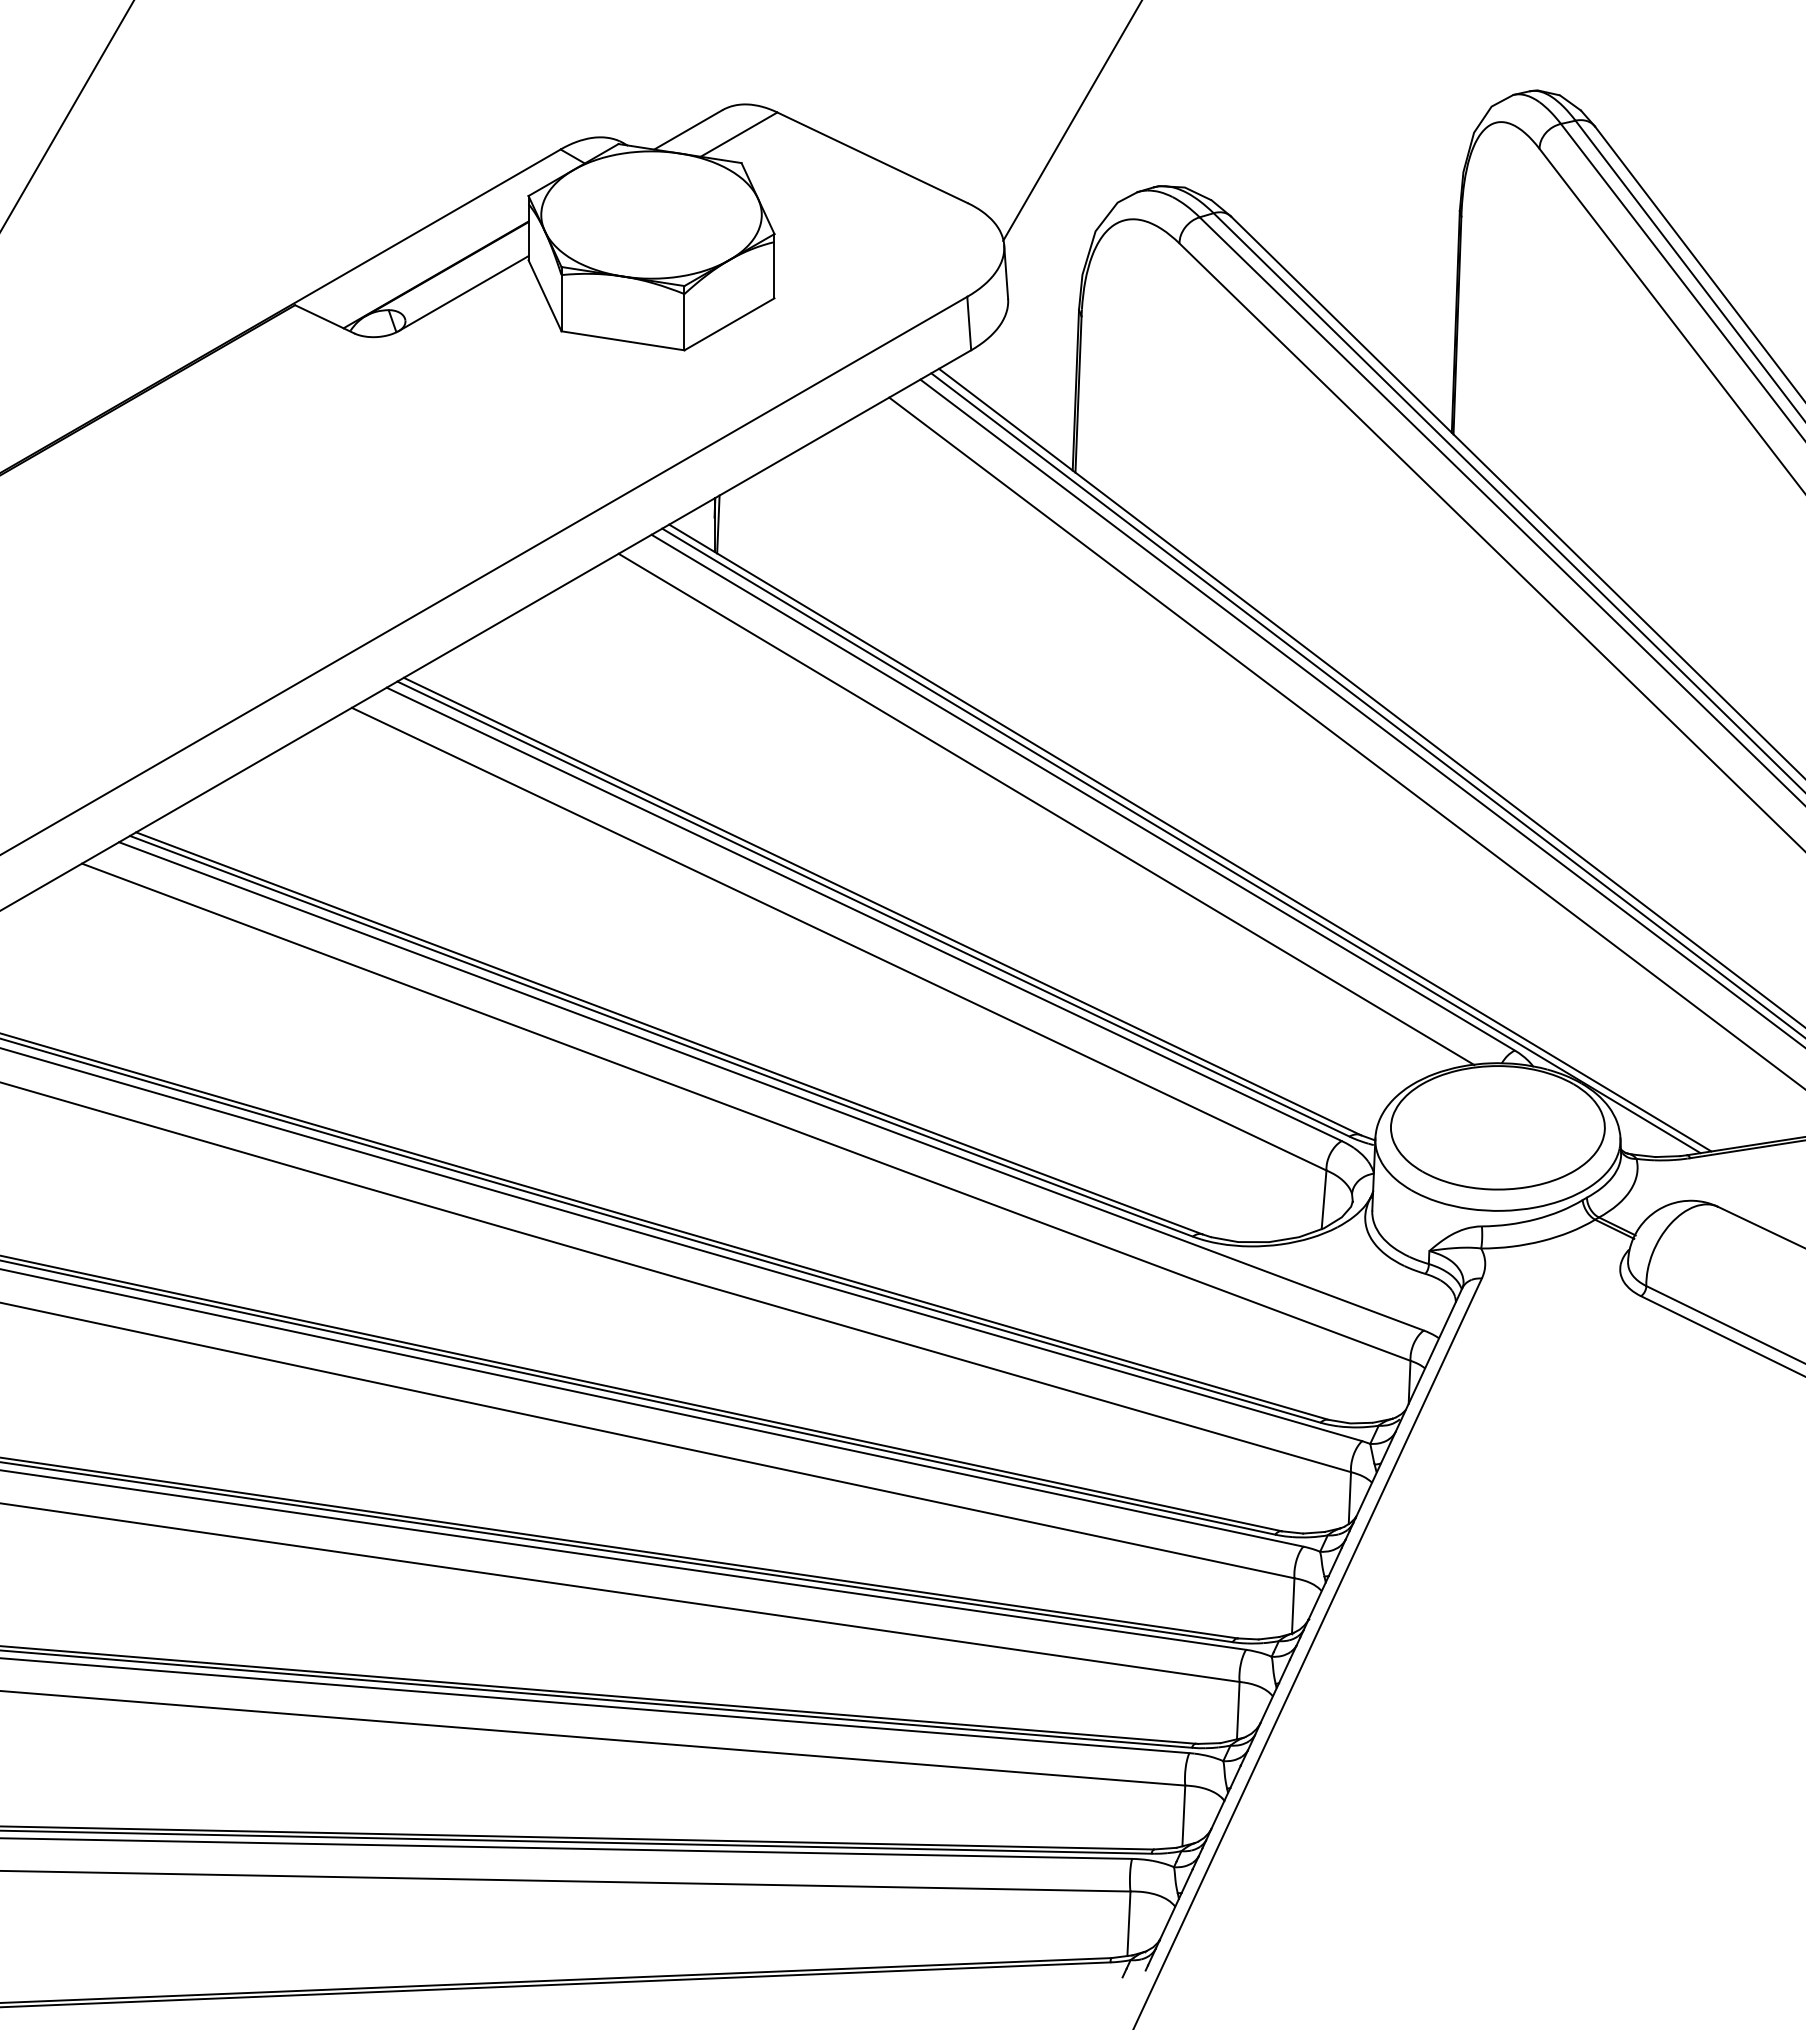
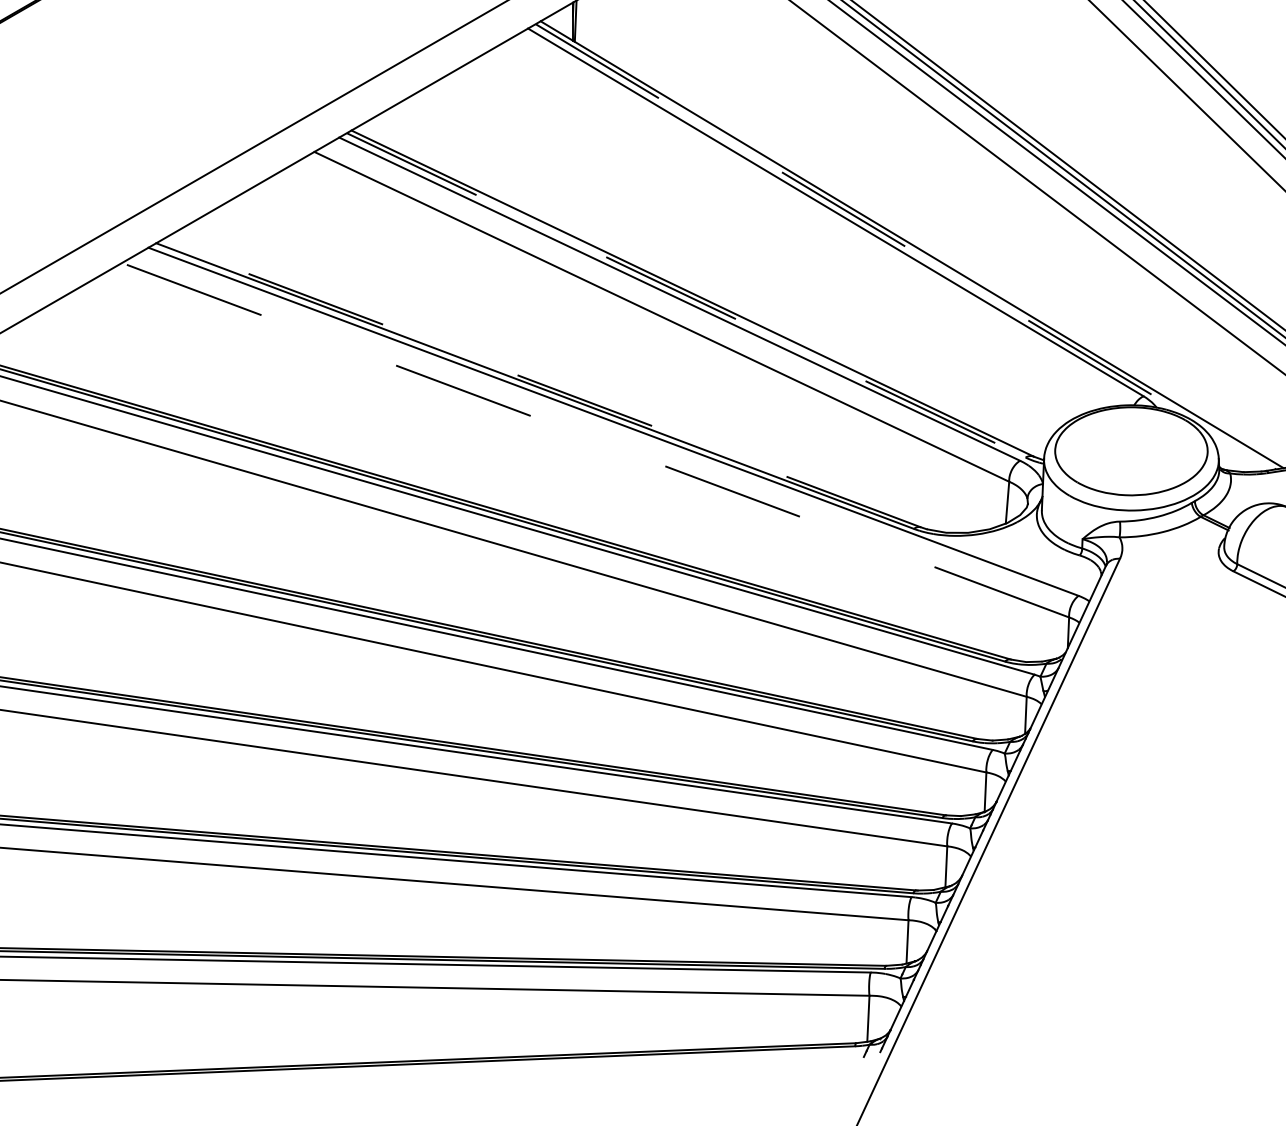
line: (1046, 809) -> (809, 224), removed
line: (1181, 840) -> (905, 246), solid -> dashed
line: (873, 909) -> (686, 295), solid -> dashed
line: (669, 1033) -> (540, 384), solid -> dashed
line: (745, 1112) -> (595, 440), solid -> dashed

